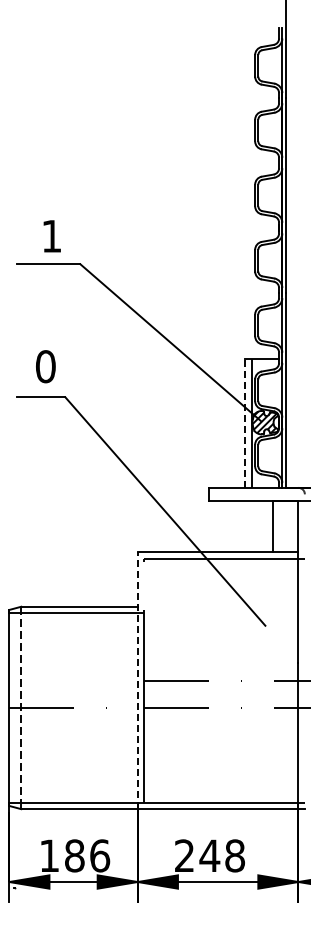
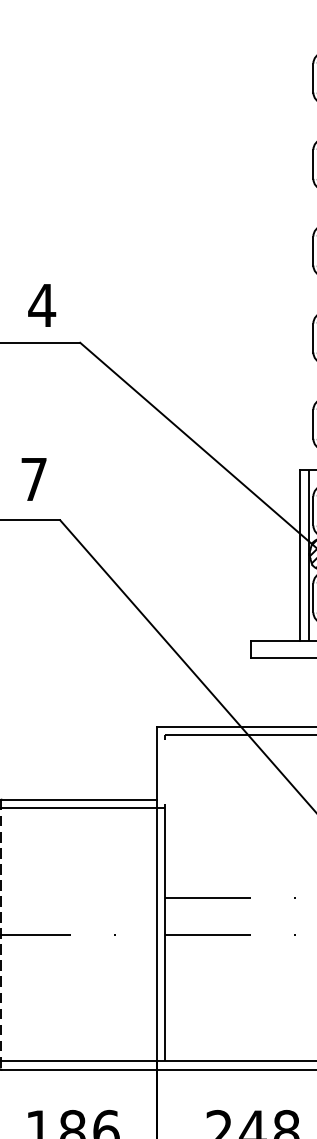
text: (51, 236) -> (41, 305), 1 -> 4
text: (45, 366) -> (33, 479), 0 -> 7
line: (245, 423) -> (300, 555), dashed -> solid
line: (137, 680) -> (156, 898), dashed -> solid

